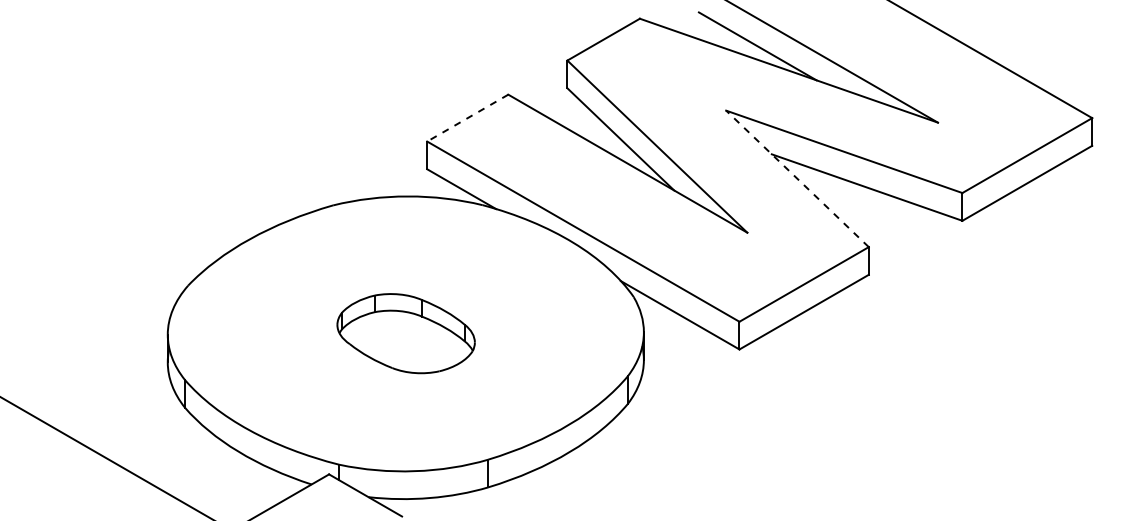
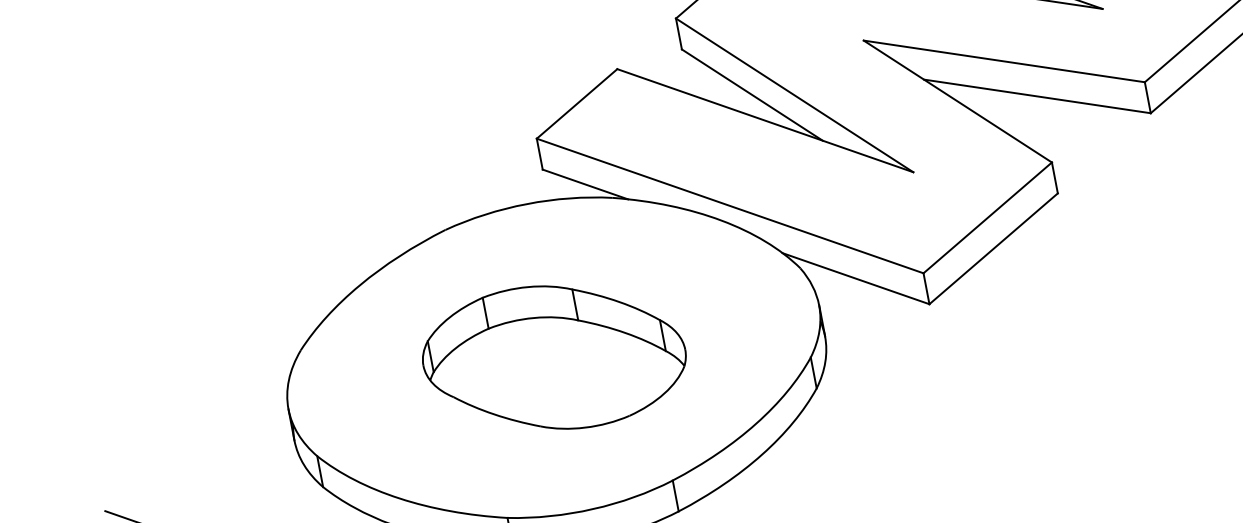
line: (467, 118) -> (576, 104), dashed -> solid
line: (797, 178) -> (957, 101), dashed -> solid
part: (405, 333) -> (553, 357), size x1.67

